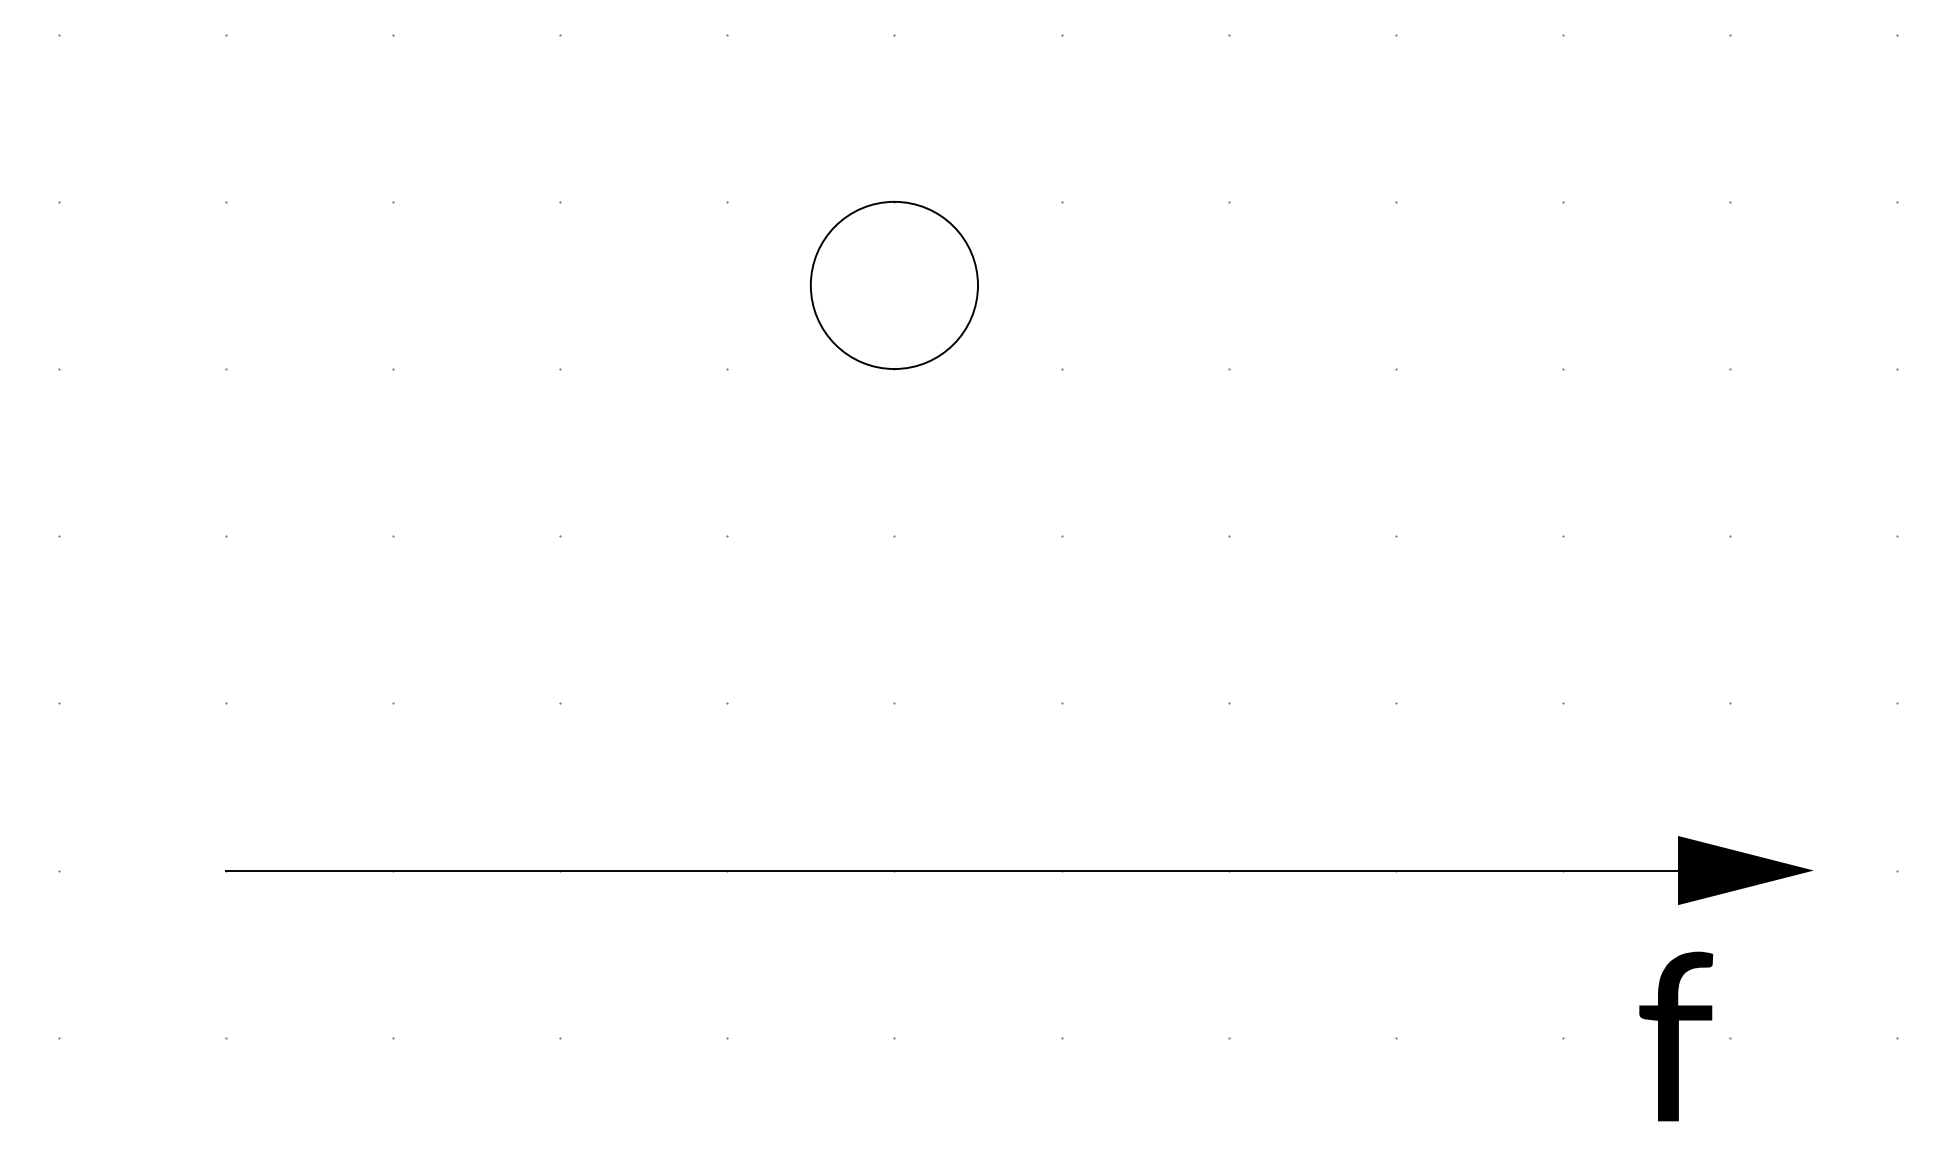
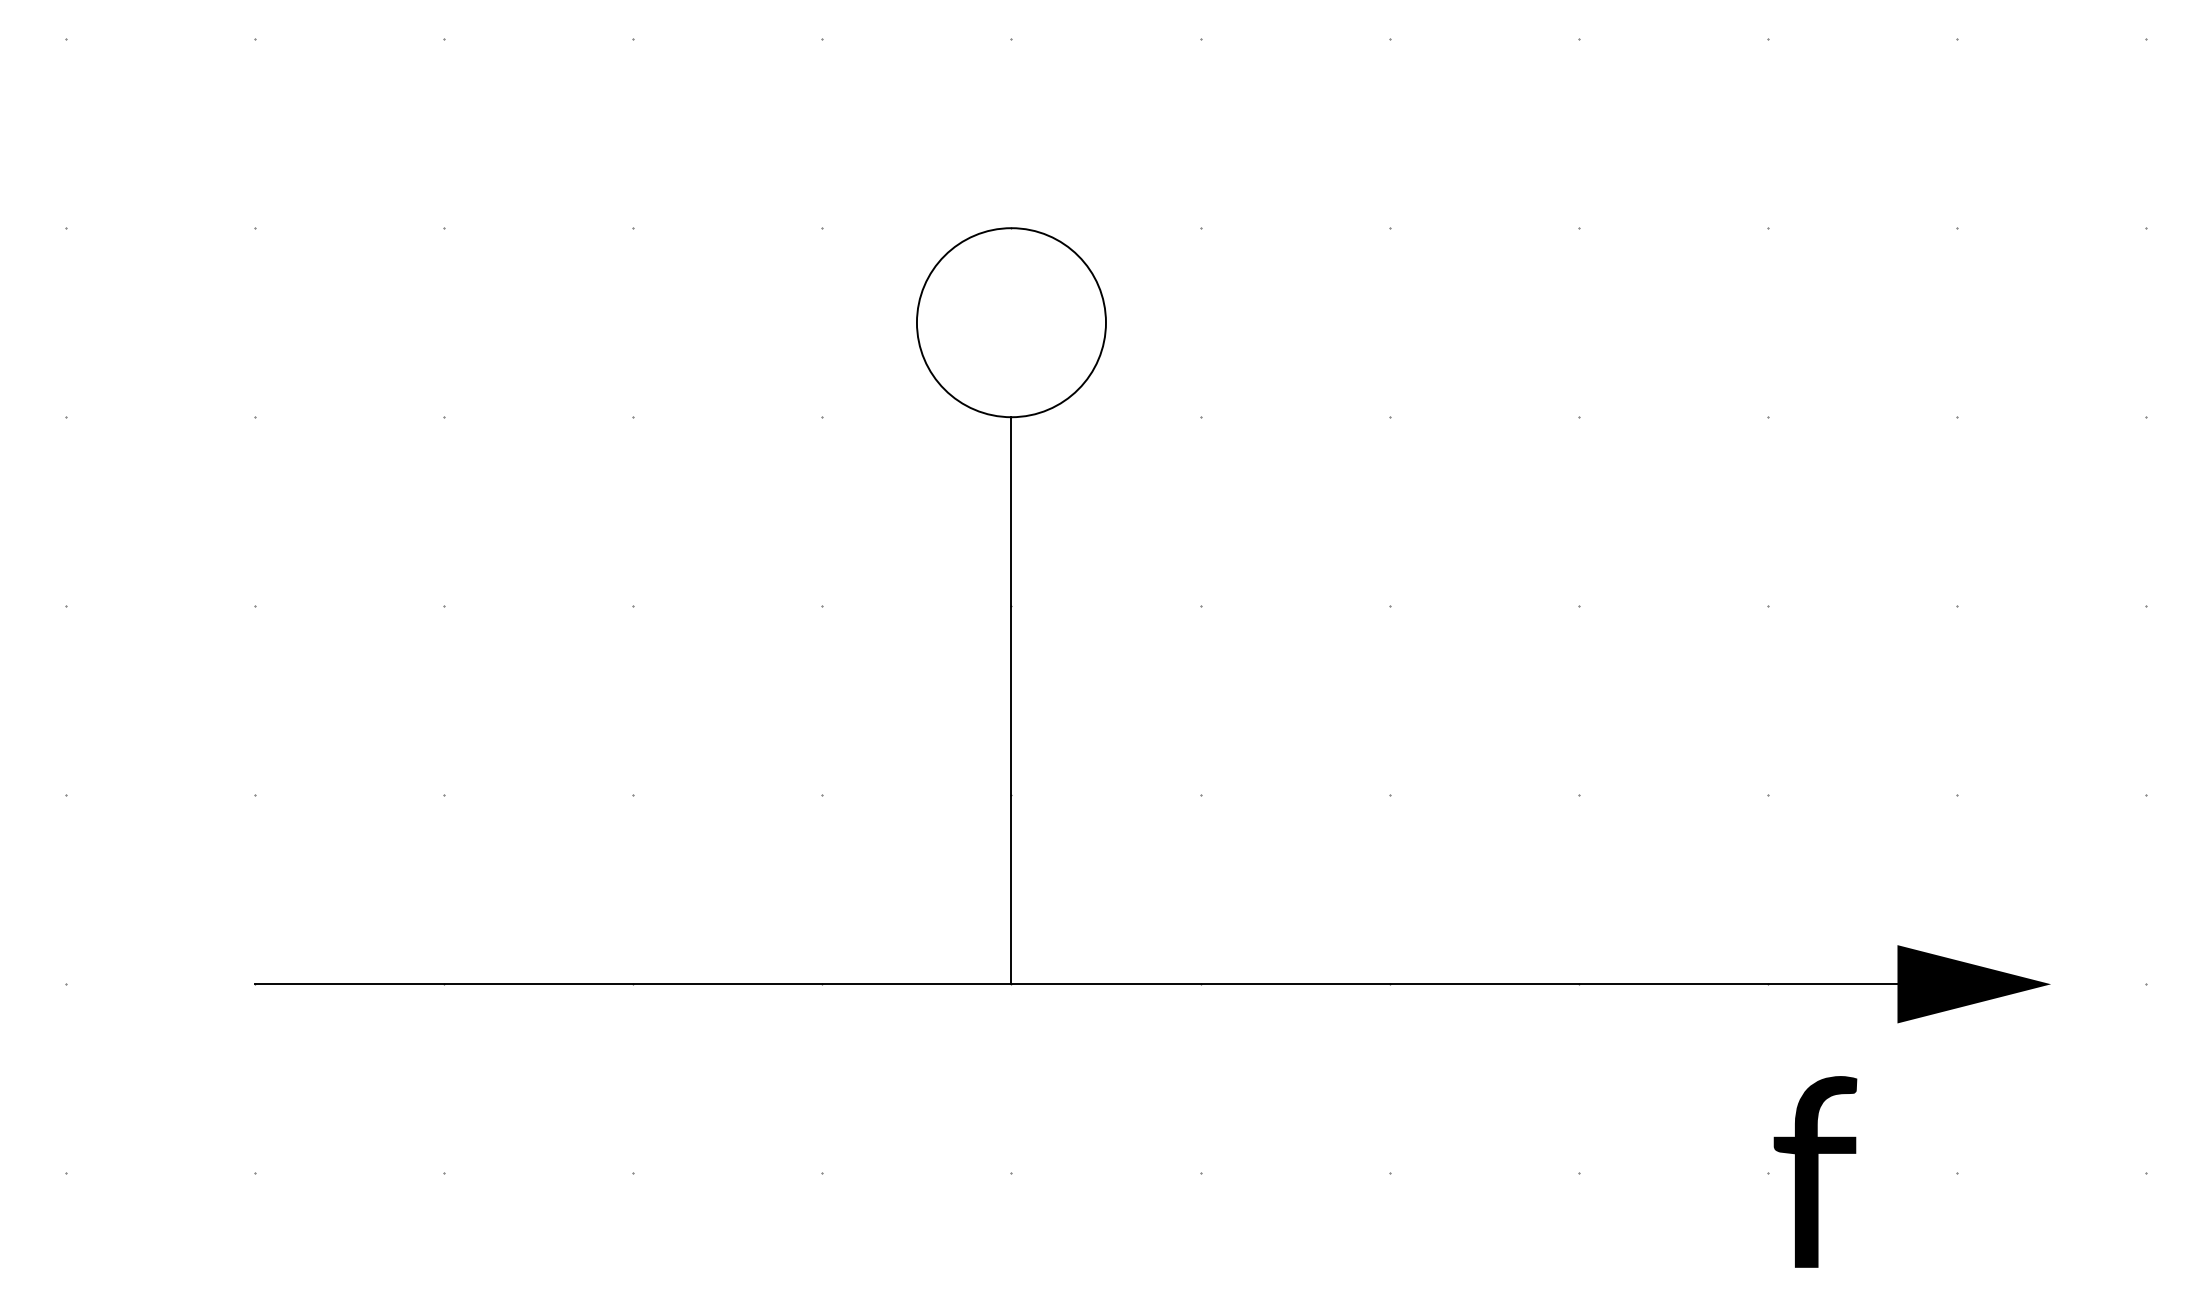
line: (894, 619) -> (1011, 700), added
text: (1676, 1036) -> (1815, 1171), moved

